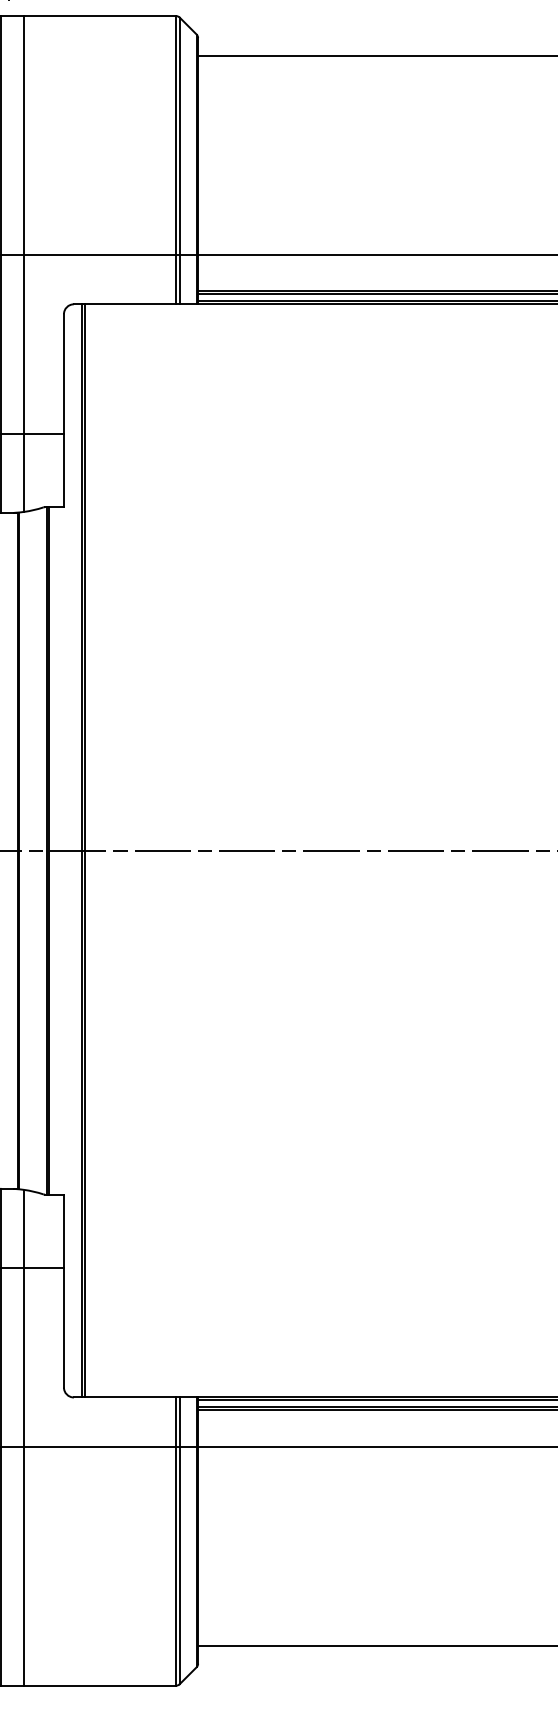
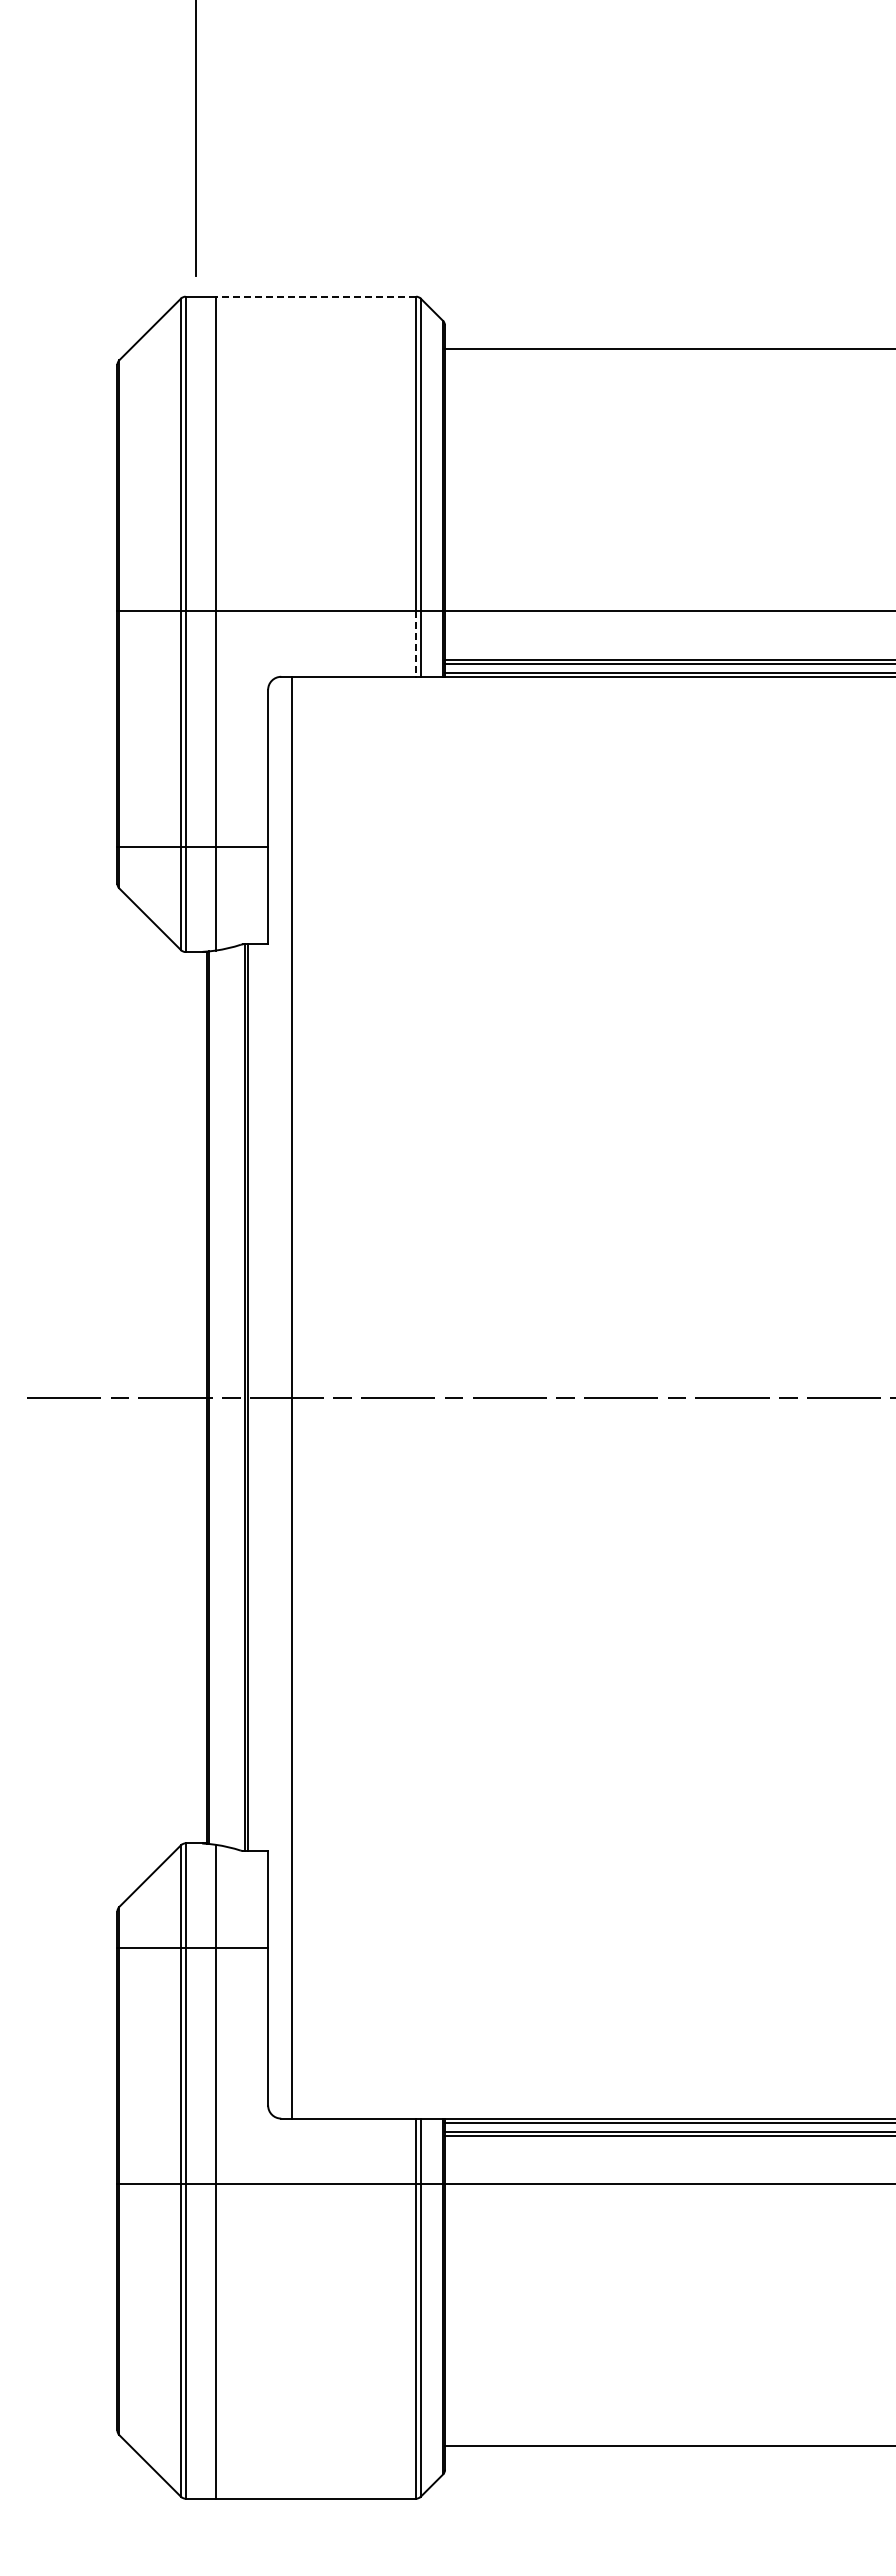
line: (99, 15) -> (315, 296), solid -> dashed
line: (176, 279) -> (416, 644), solid -> dashed
line: (85, 850) -> (296, 1397), removed

